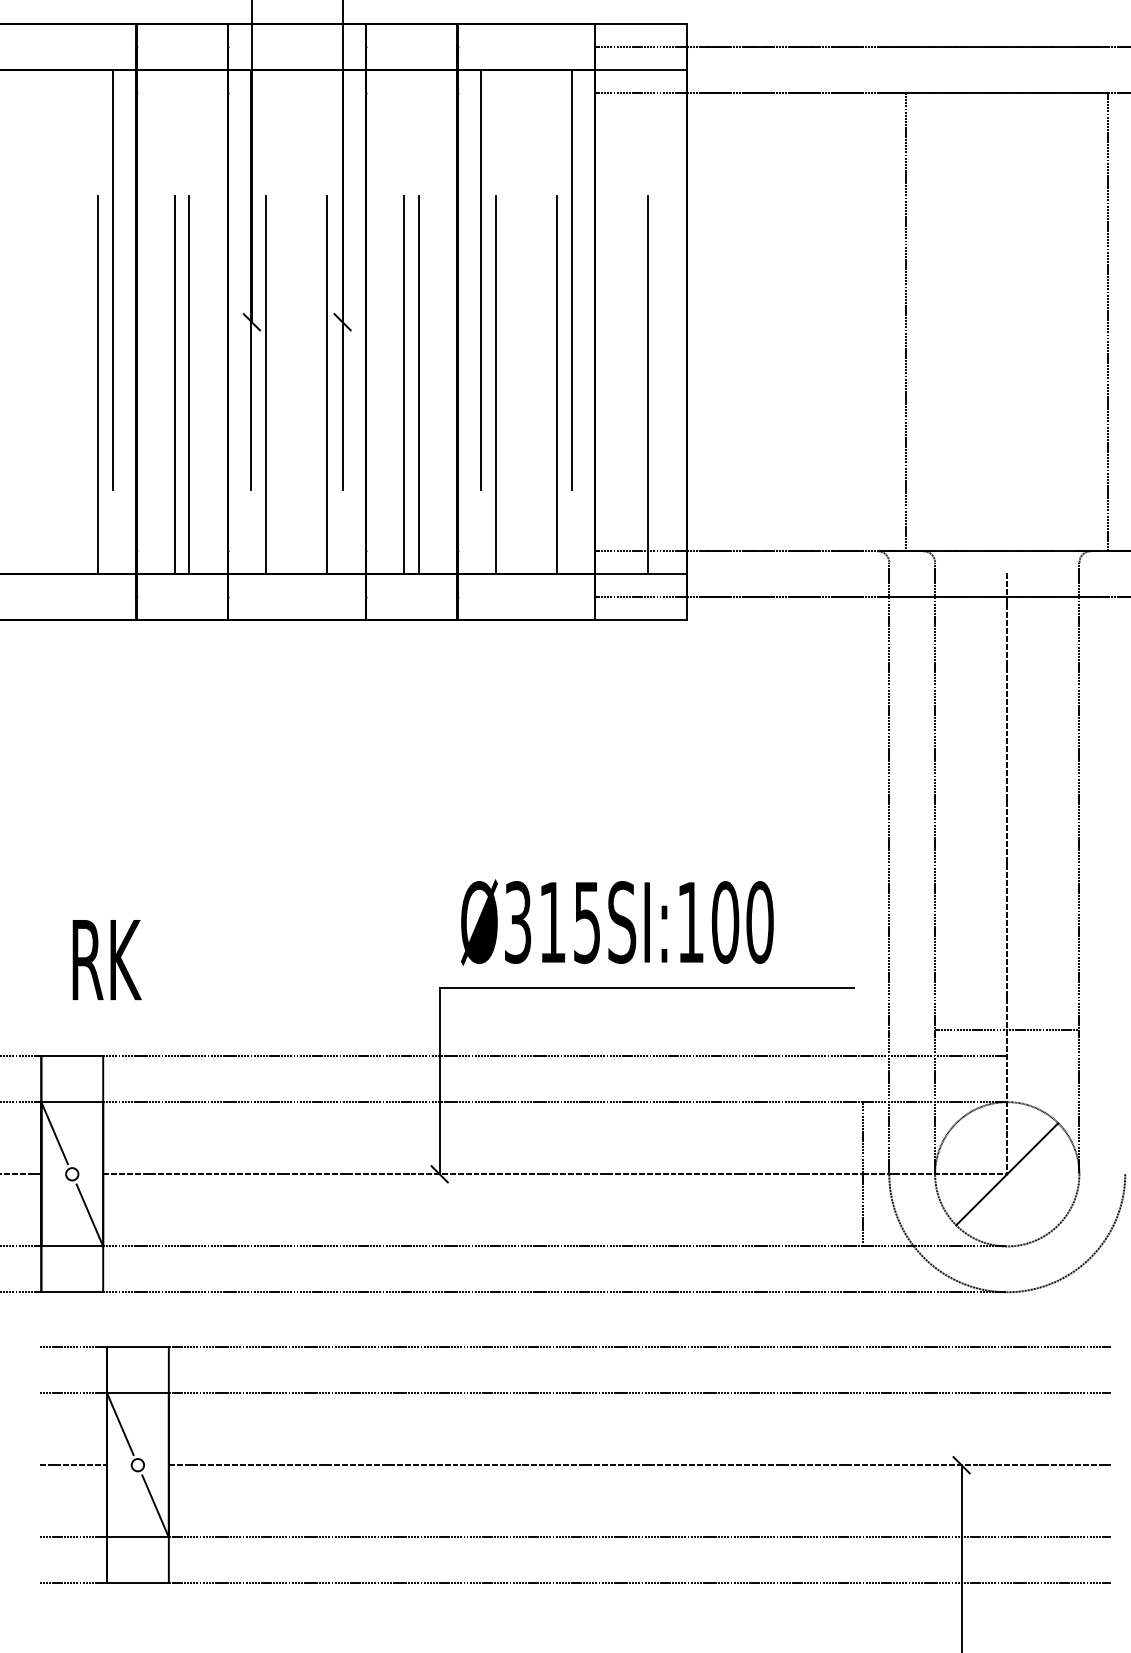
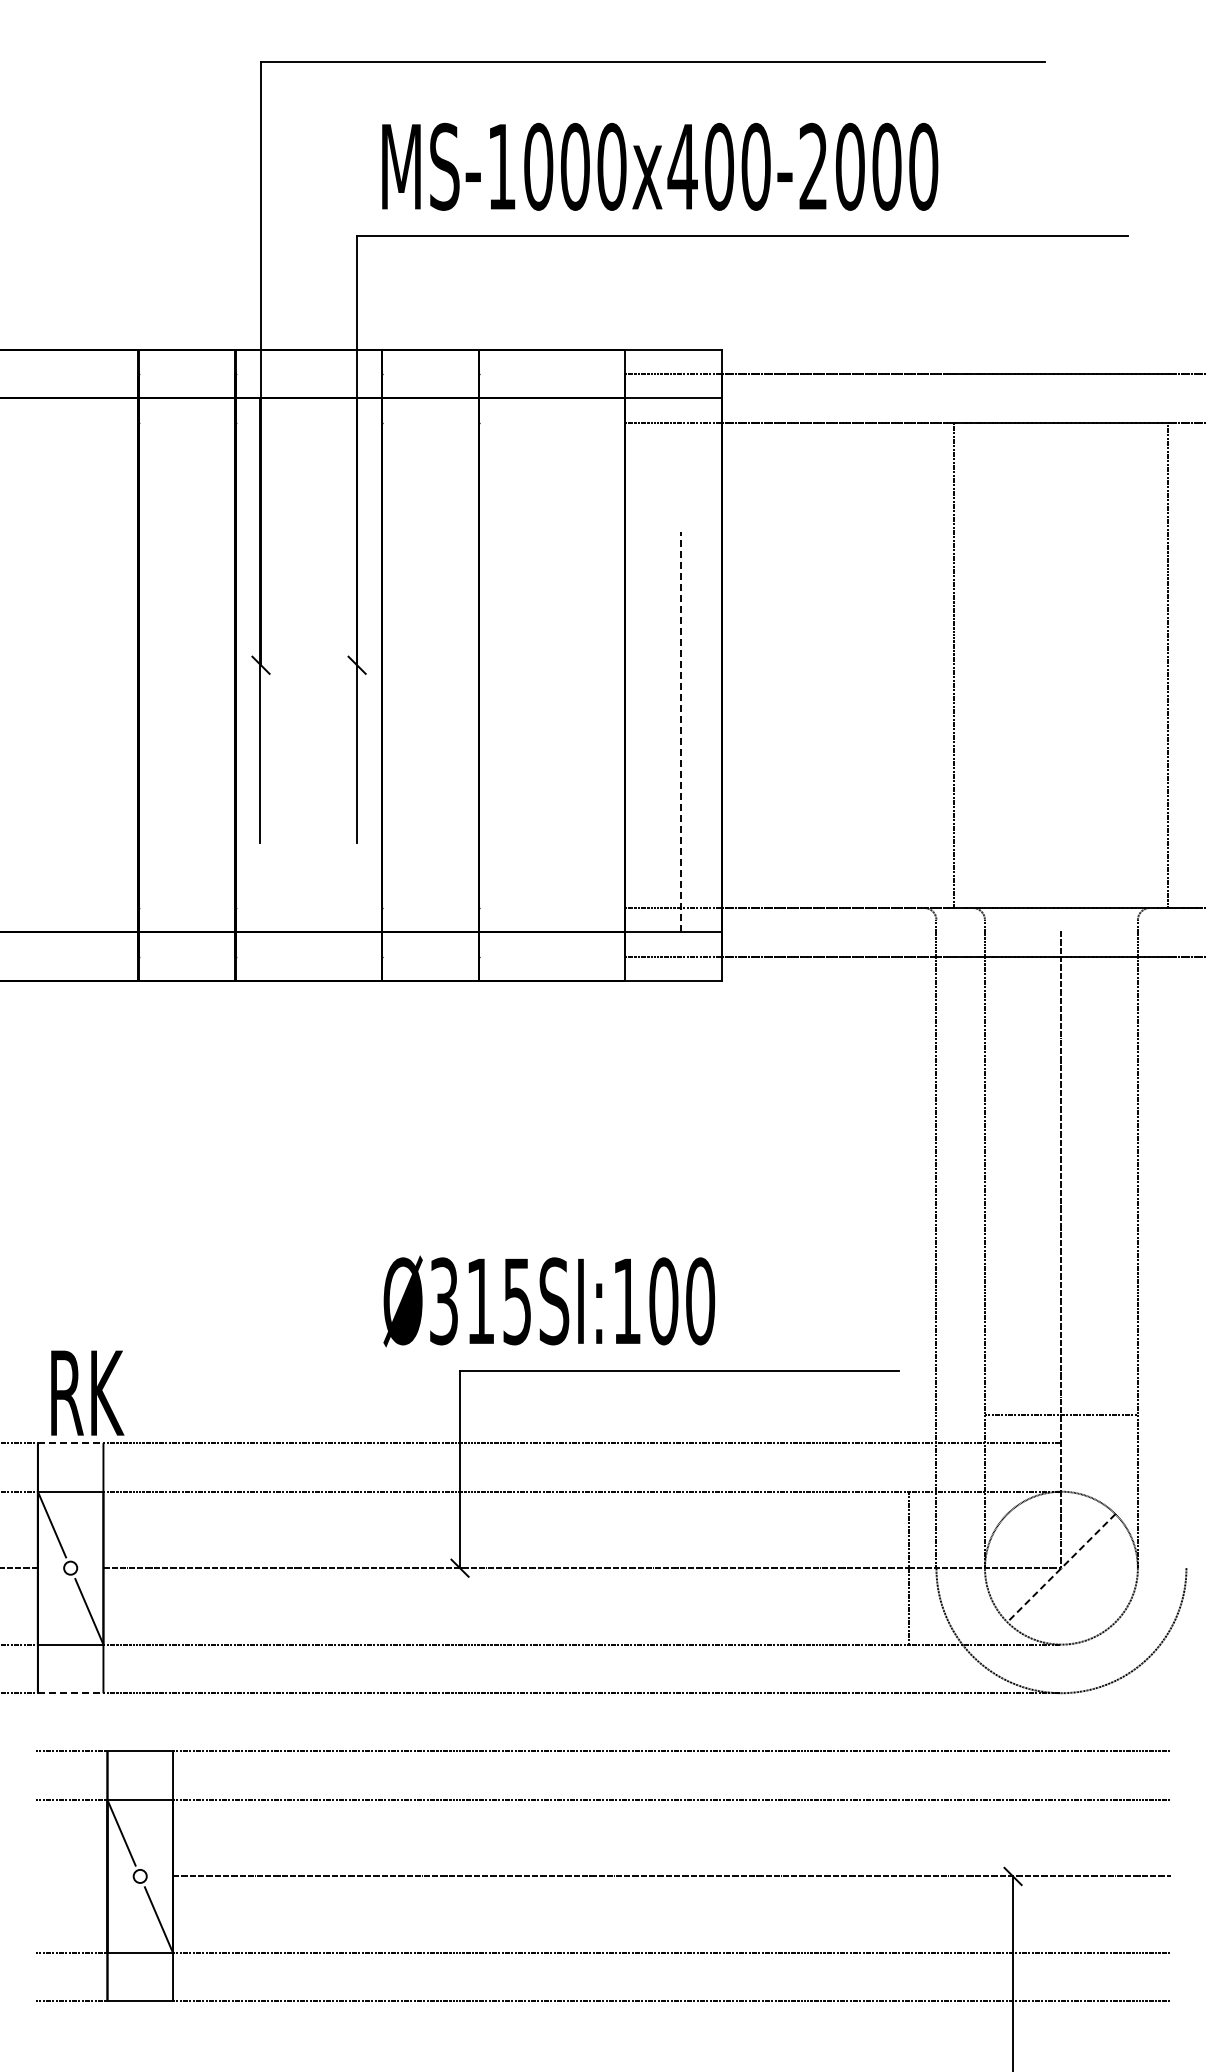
line: (112, 279) -> (113, 620), removed
line: (480, 279) -> (503, 620), removed
line: (572, 279) -> (600, 620), removed
line: (97, 384) -> (97, 731), removed
line: (174, 384) -> (179, 731), removed
line: (189, 384) -> (194, 731), removed
line: (266, 384) -> (276, 731), removed
line: (327, 384) -> (341, 731), removed
line: (404, 384) -> (422, 731), removed
line: (419, 384) -> (438, 731), removed
line: (495, 384) -> (519, 731), removed
line: (557, 384) -> (584, 731), removed
line: (648, 384) -> (681, 731), solid -> dashed
text: (617, 922) -> (549, 1301), moved
text: (107, 959) -> (87, 1392), moved
line: (72, 1056) -> (70, 1443), solid -> dashed
line: (1007, 1174) -> (1061, 1568), solid -> dashed
line: (72, 1292) -> (70, 1693), solid -> dashed
line: (73, 1465) -> (71, 1876), removed

